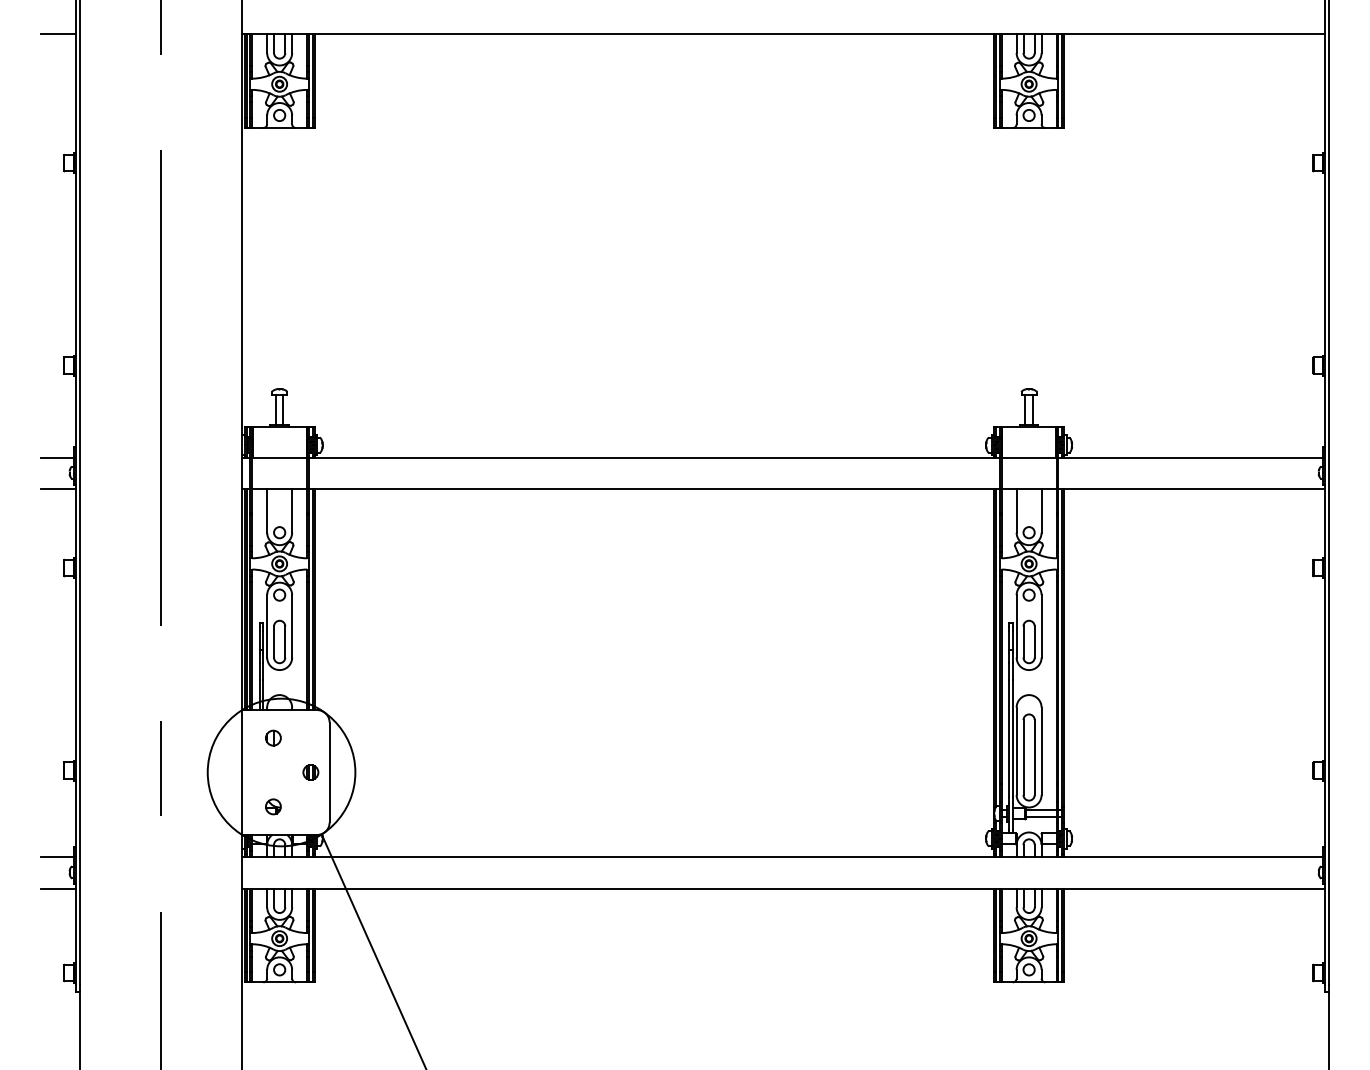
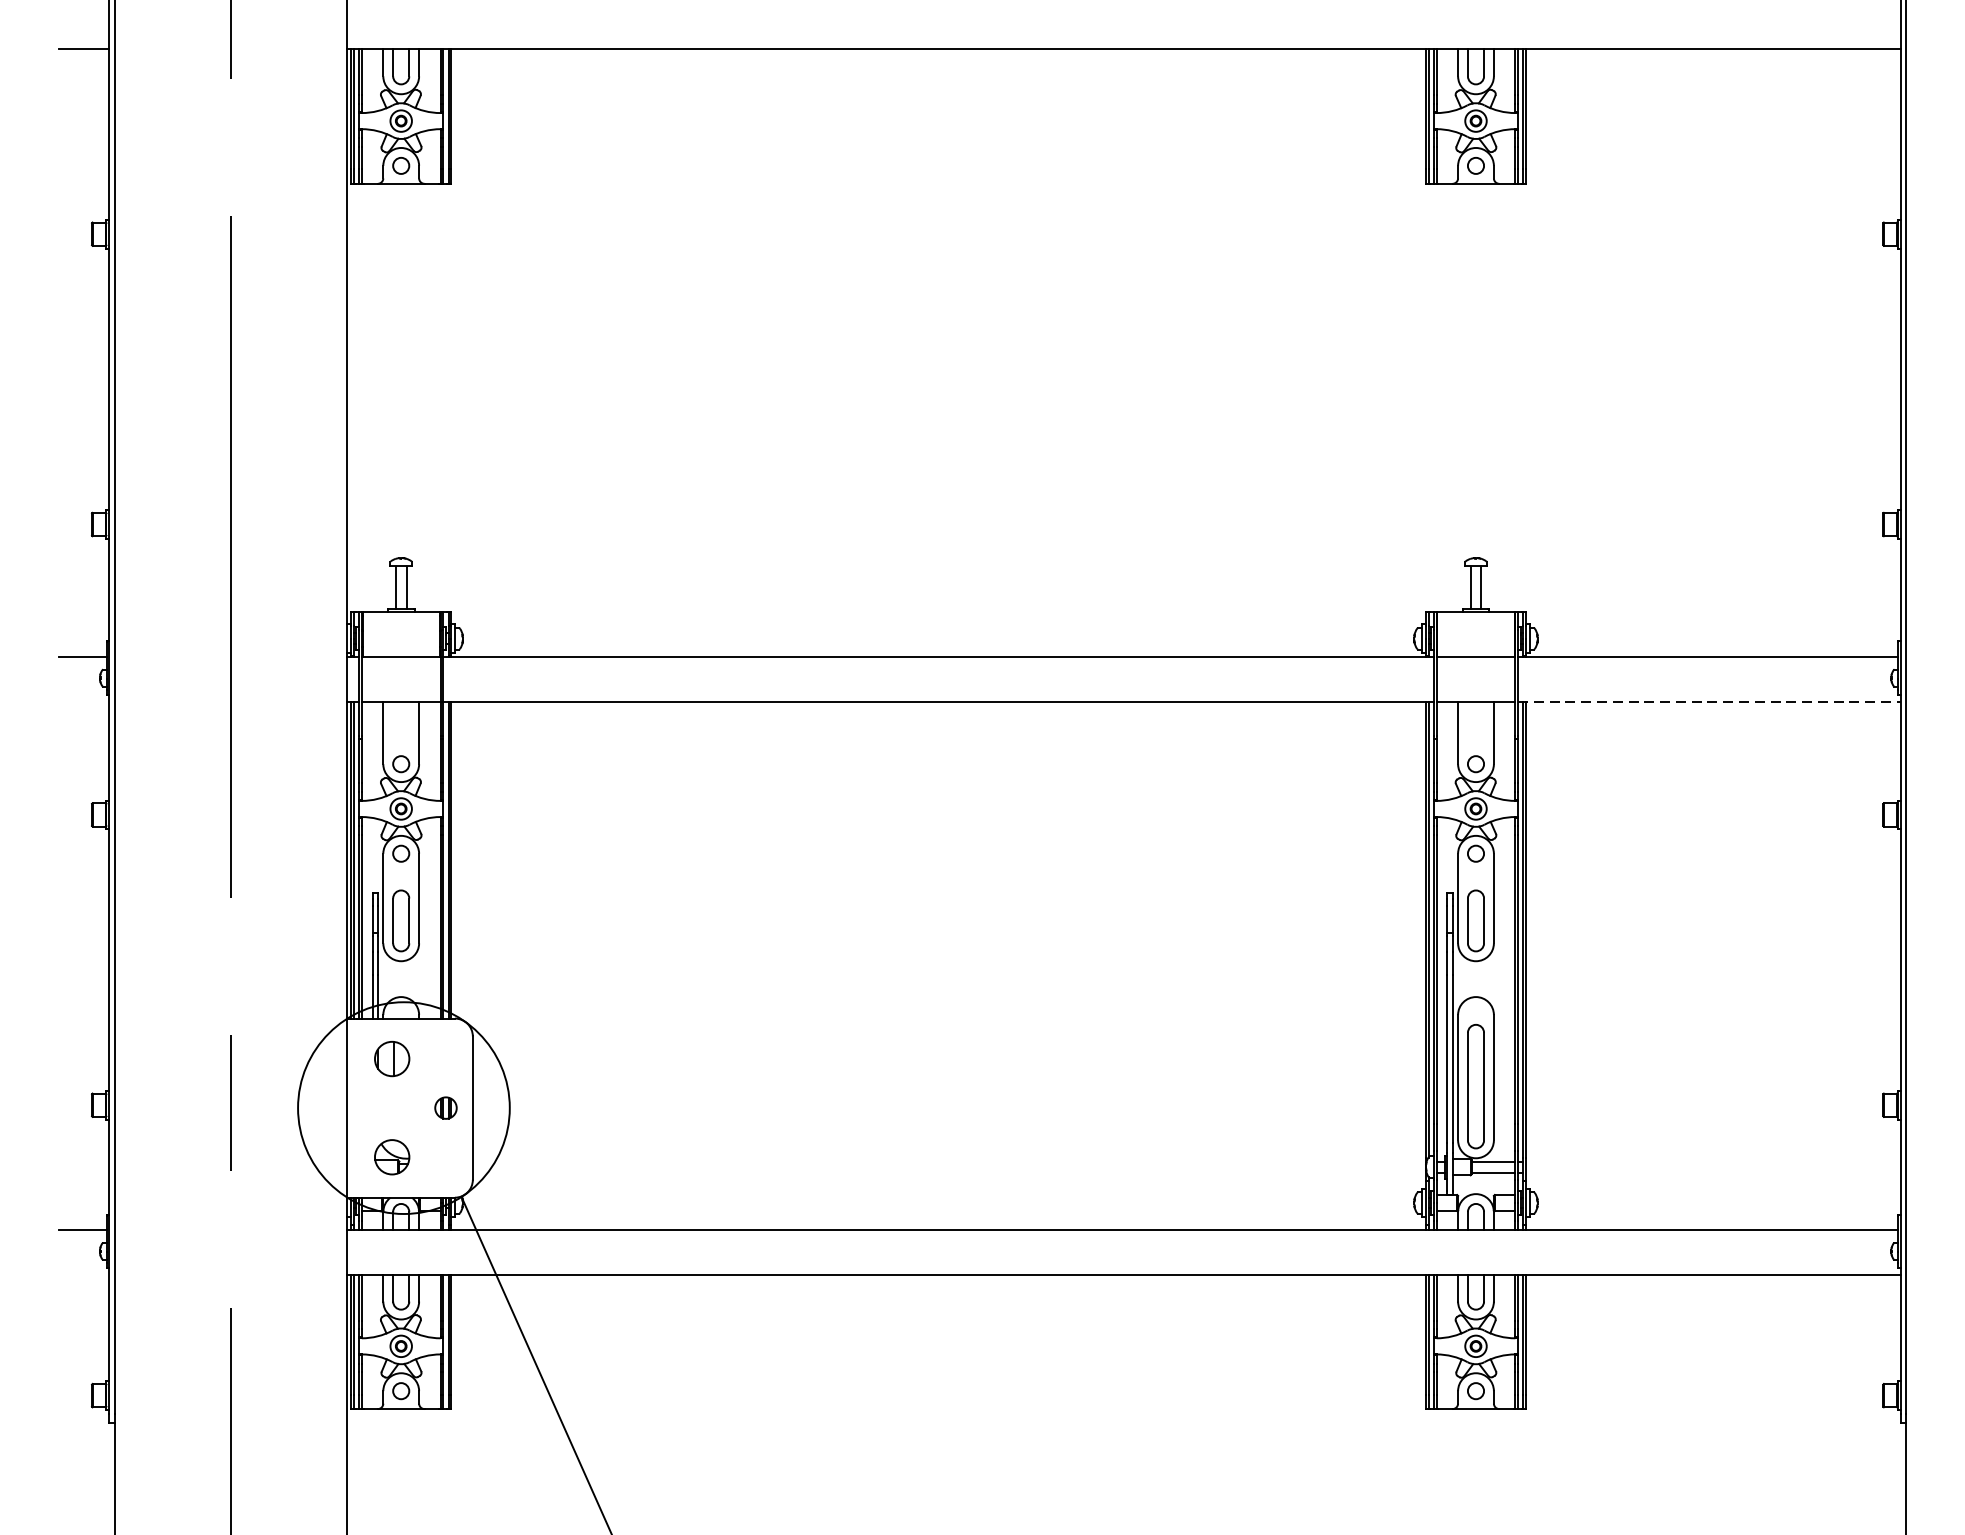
line: (58, 488) -> (84, 700), removed
line: (1192, 488) -> (1710, 700), solid -> dashed
part: (273, 737) -> (392, 1057), size x1.6
part: (273, 806) -> (392, 1156), size x1.6
line: (58, 888) -> (84, 1274), removed

